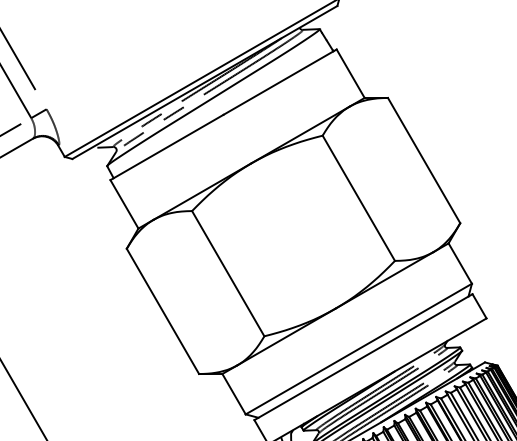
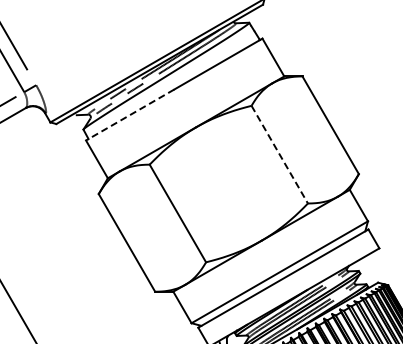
line: (167, 148) -> (130, 115), solid -> dashed
line: (359, 199) -> (280, 155), solid -> dashed

